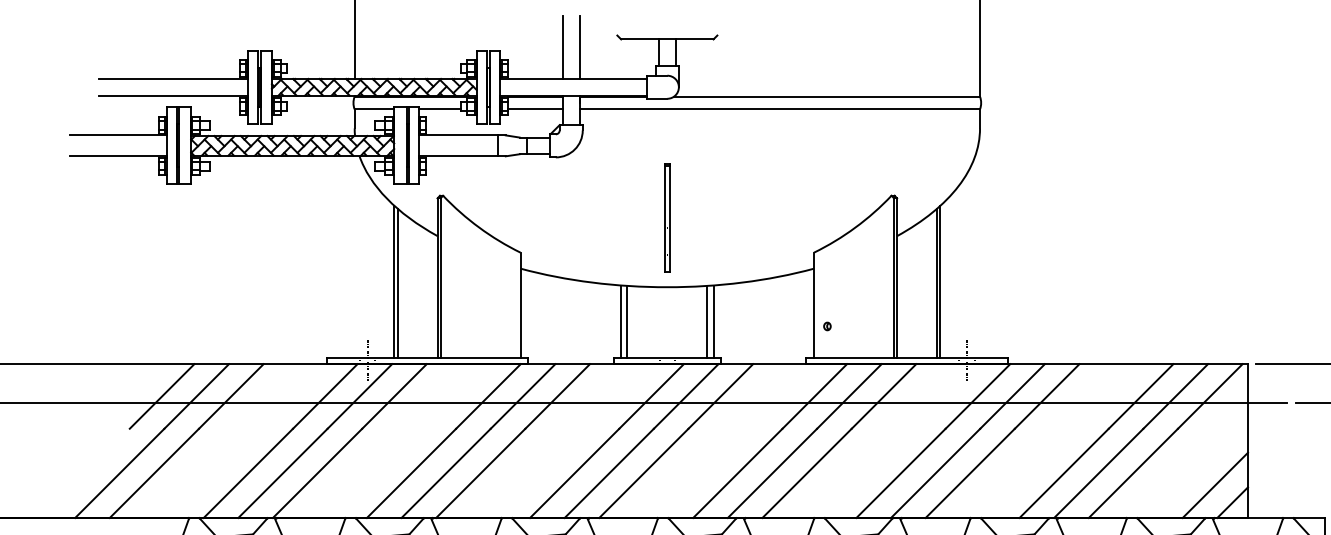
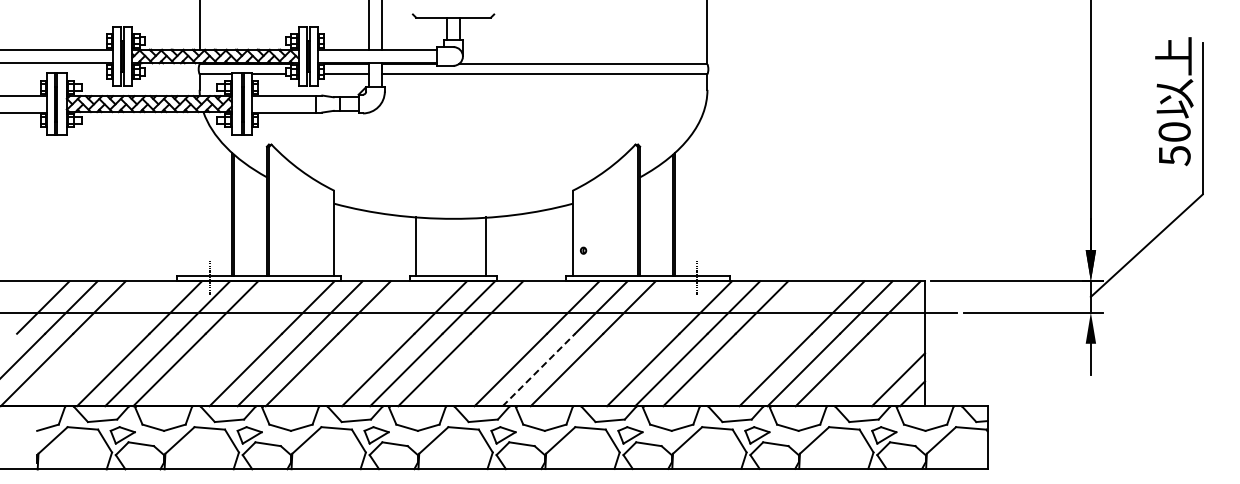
line: (666, 217) -> (452, 162), removed
line: (627, 321) -> (421, 246), removed
line: (714, 321) -> (491, 246), removed
line: (773, 472) -> (539, 369), solid -> dashed

